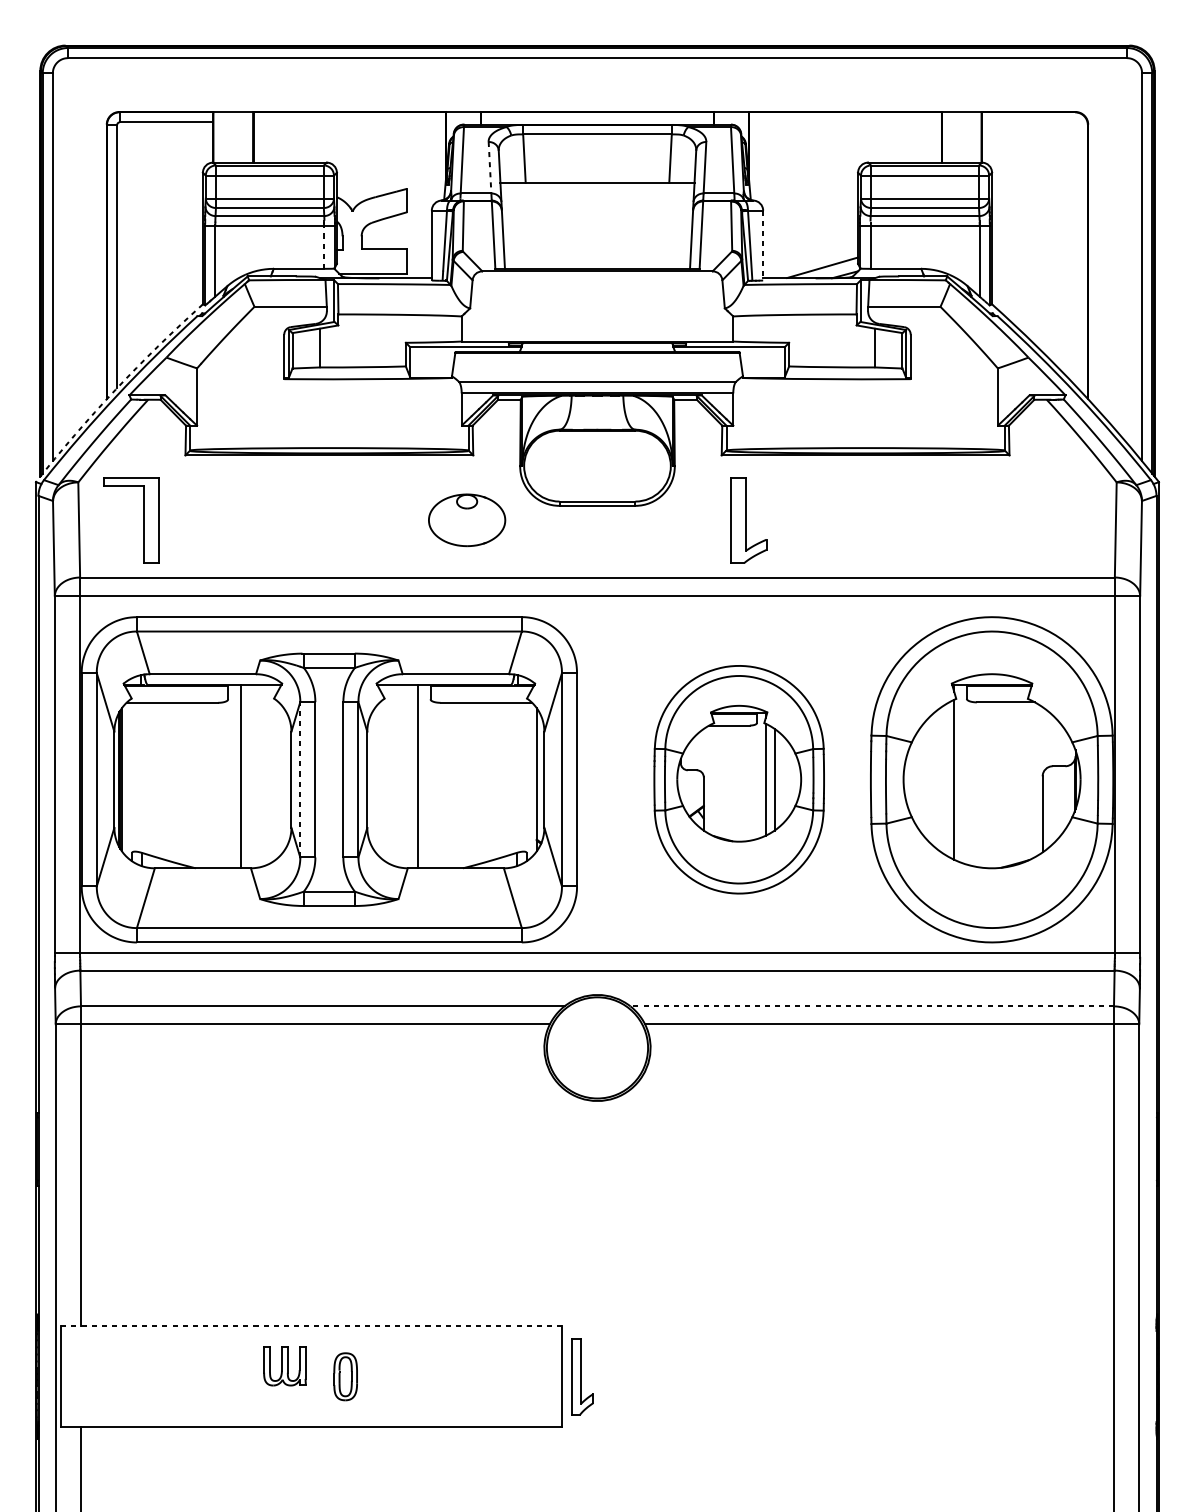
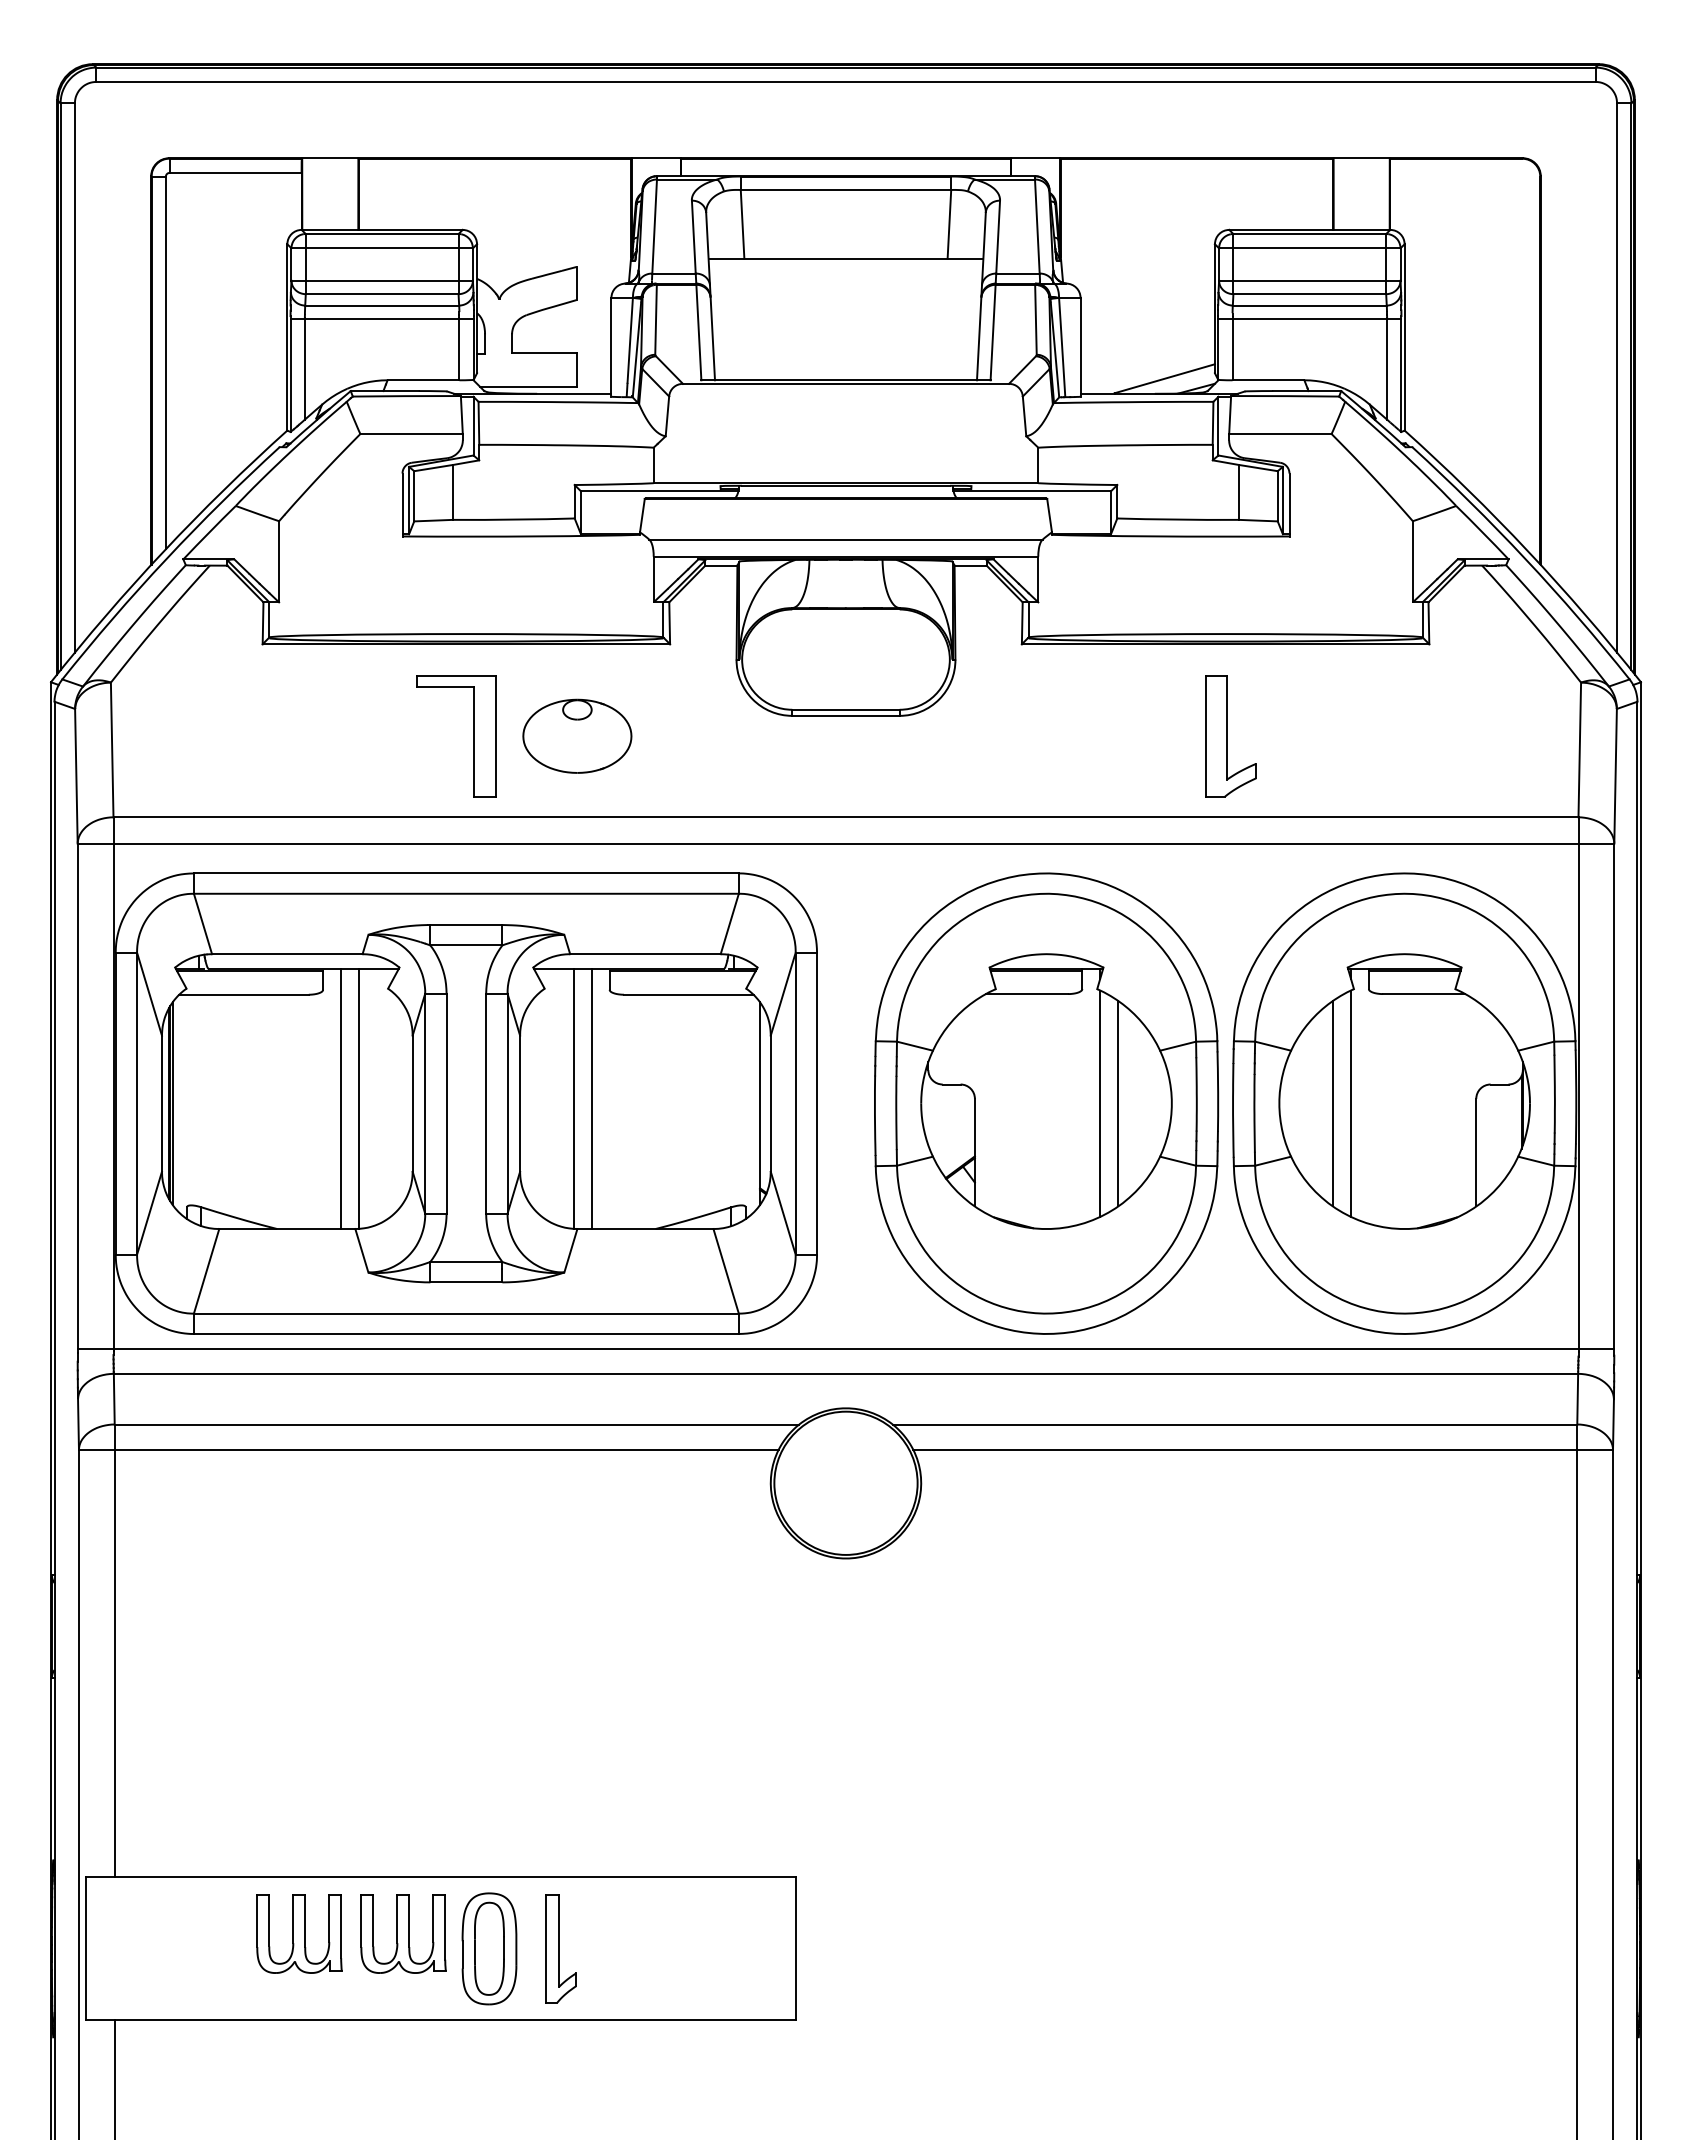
line: (489, 168) -> (693, 237), dashed -> solid
line: (763, 245) -> (1080, 347), dashed -> solid
line: (324, 246) -> (459, 348), dashed -> solid
arc: (115, 389) -> (163, 551), dashed -> solid
part: (467, 519) -> (577, 735), moved
part: (143, 520) -> (473, 736), moved
part: (748, 520) -> (1230, 736), moved
line: (253, 776) -> (358, 1098), added
line: (405, 776) -> (573, 1098), added
line: (300, 779) -> (425, 1103), dashed -> solid
part: (739, 779) -> (1046, 1103), size x1.43
line: (941, 779) -> (1333, 1103), added
line: (871, 1006) -> (1234, 1424), dashed -> solid
line: (311, 1326) -> (440, 1877), dashed -> solid
part: (211, 1365) -> (299, 1933), added
part: (284, 1365) -> (403, 1933), size x1.43
part: (345, 1376) -> (489, 1948), size x1.67
part: (582, 1376) -> (560, 1948), moved

